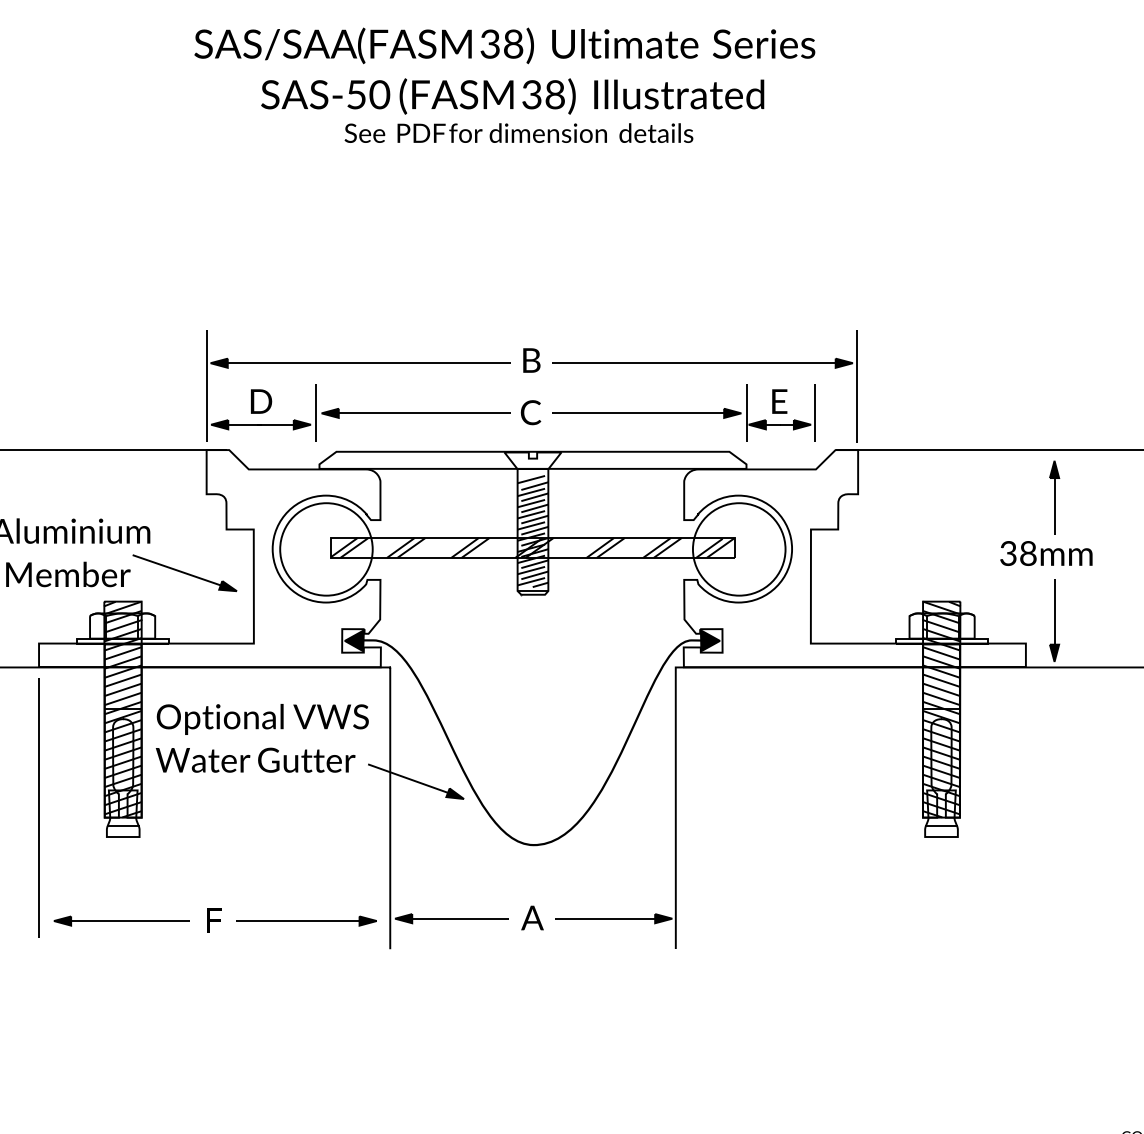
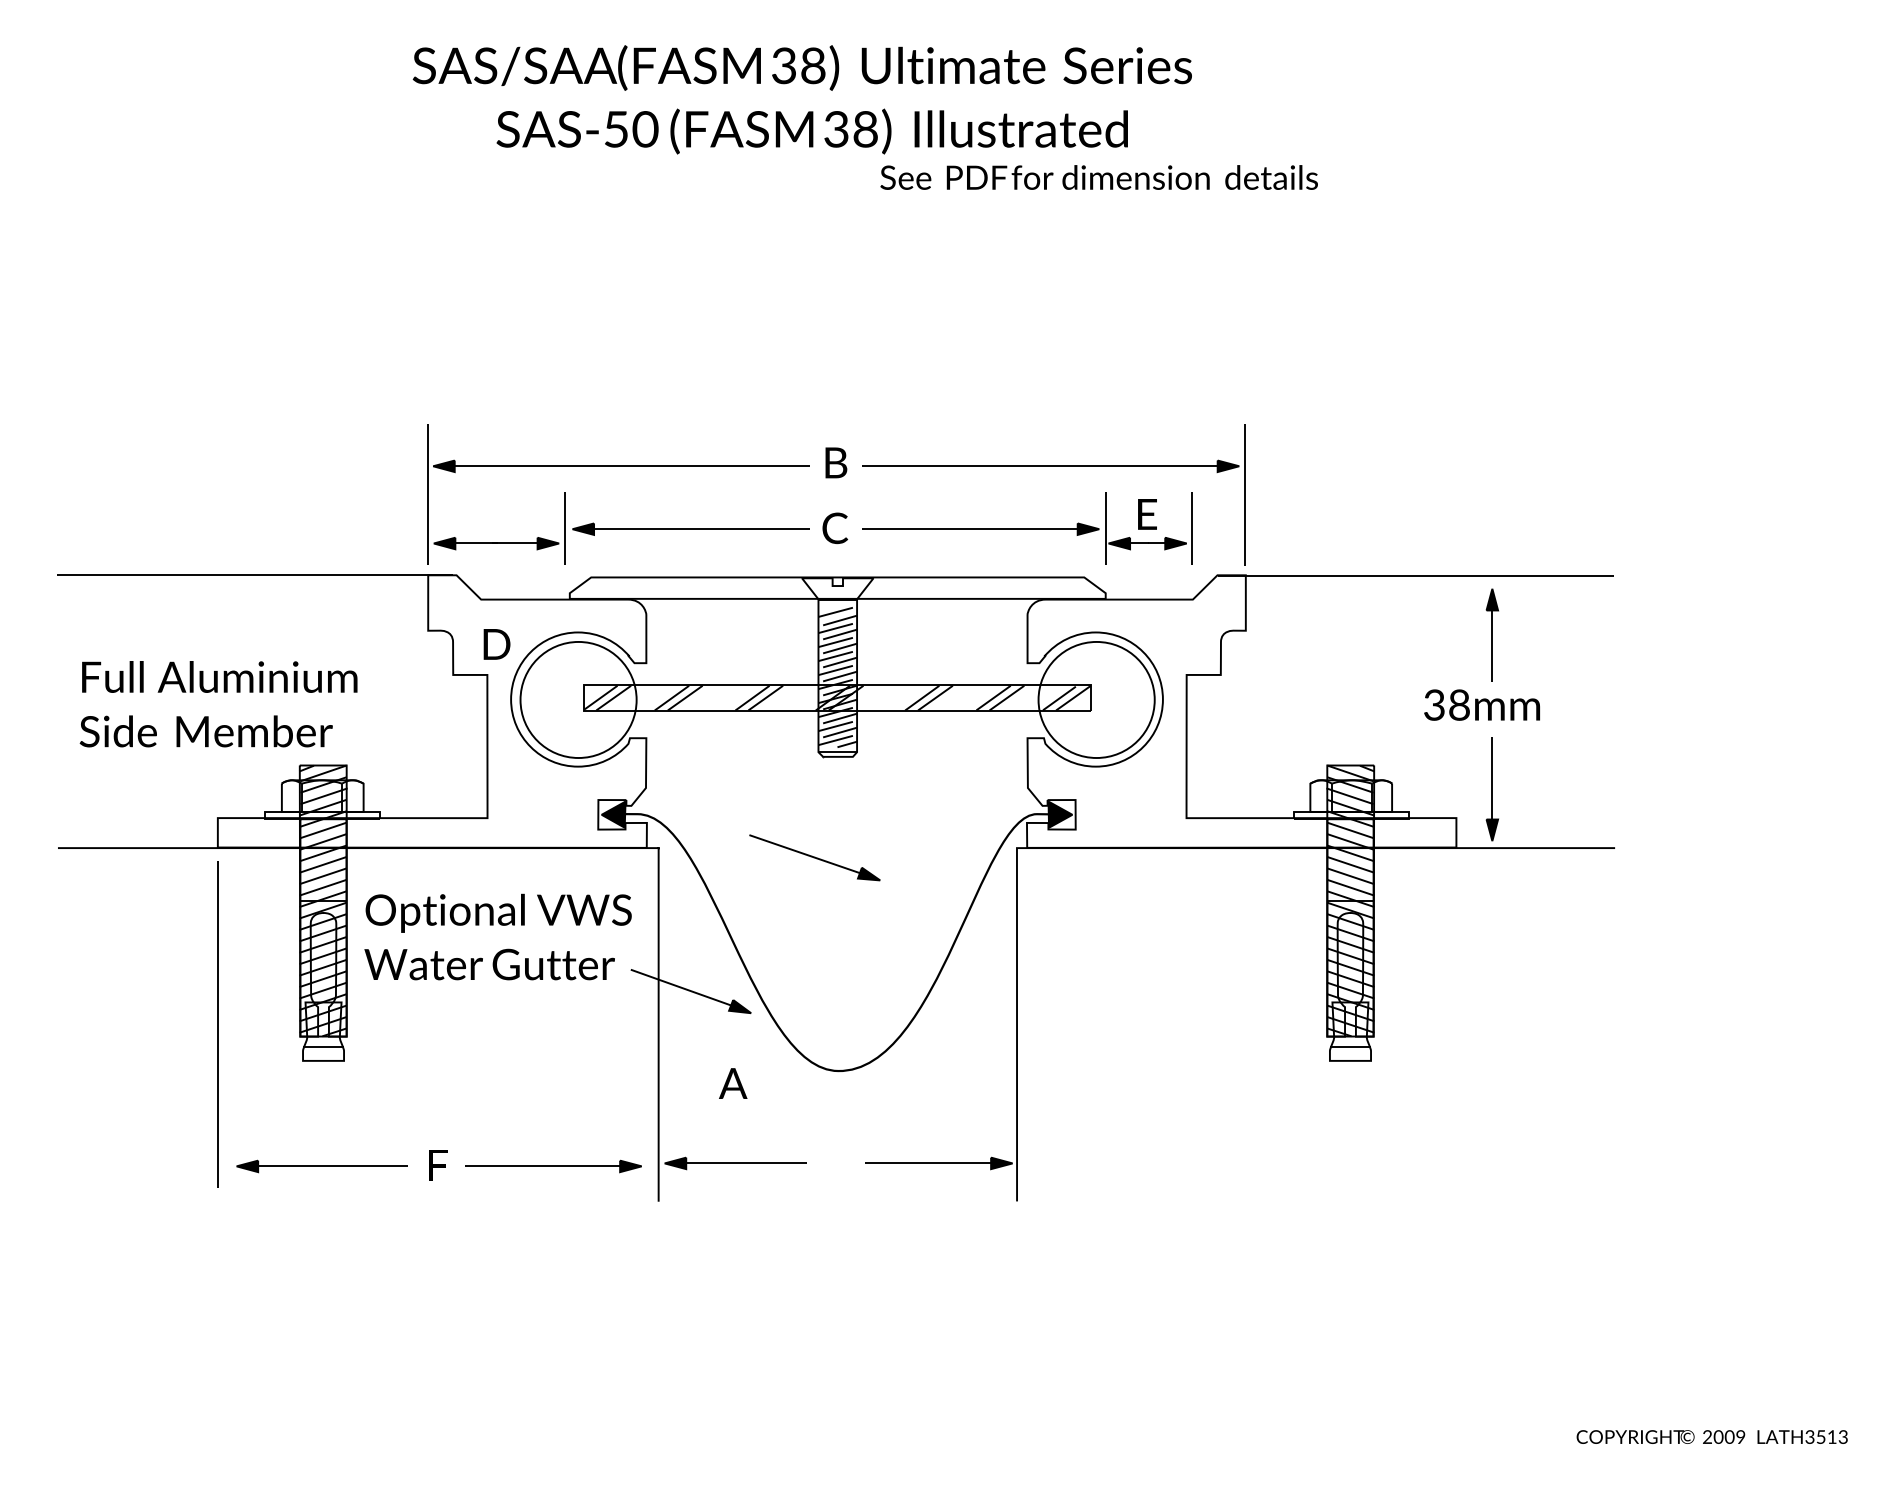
text: (518, 133) -> (1098, 177), moved
text: (261, 401) -> (496, 644), moved
part: (184, 572) -> (814, 857), moved
text: (532, 917) -> (733, 1083), moved

